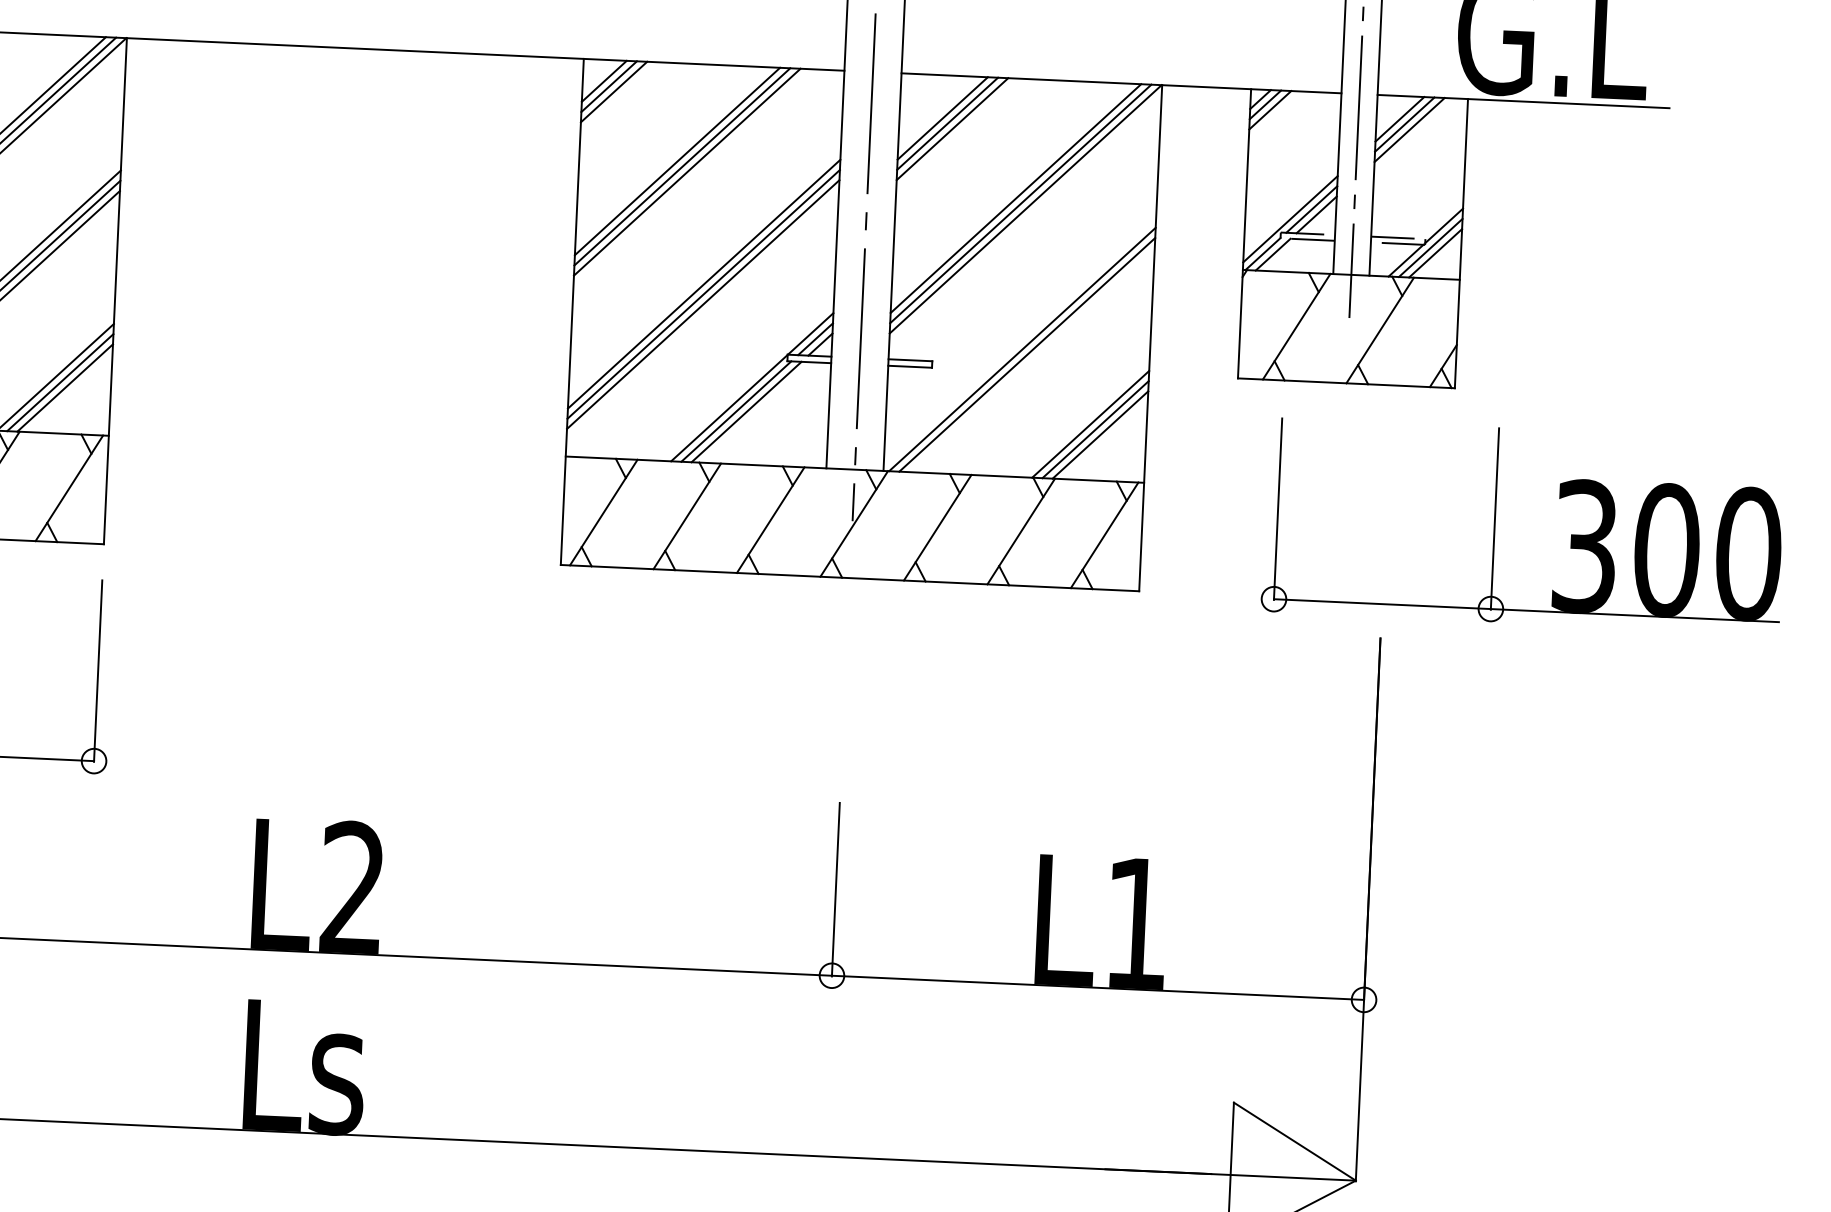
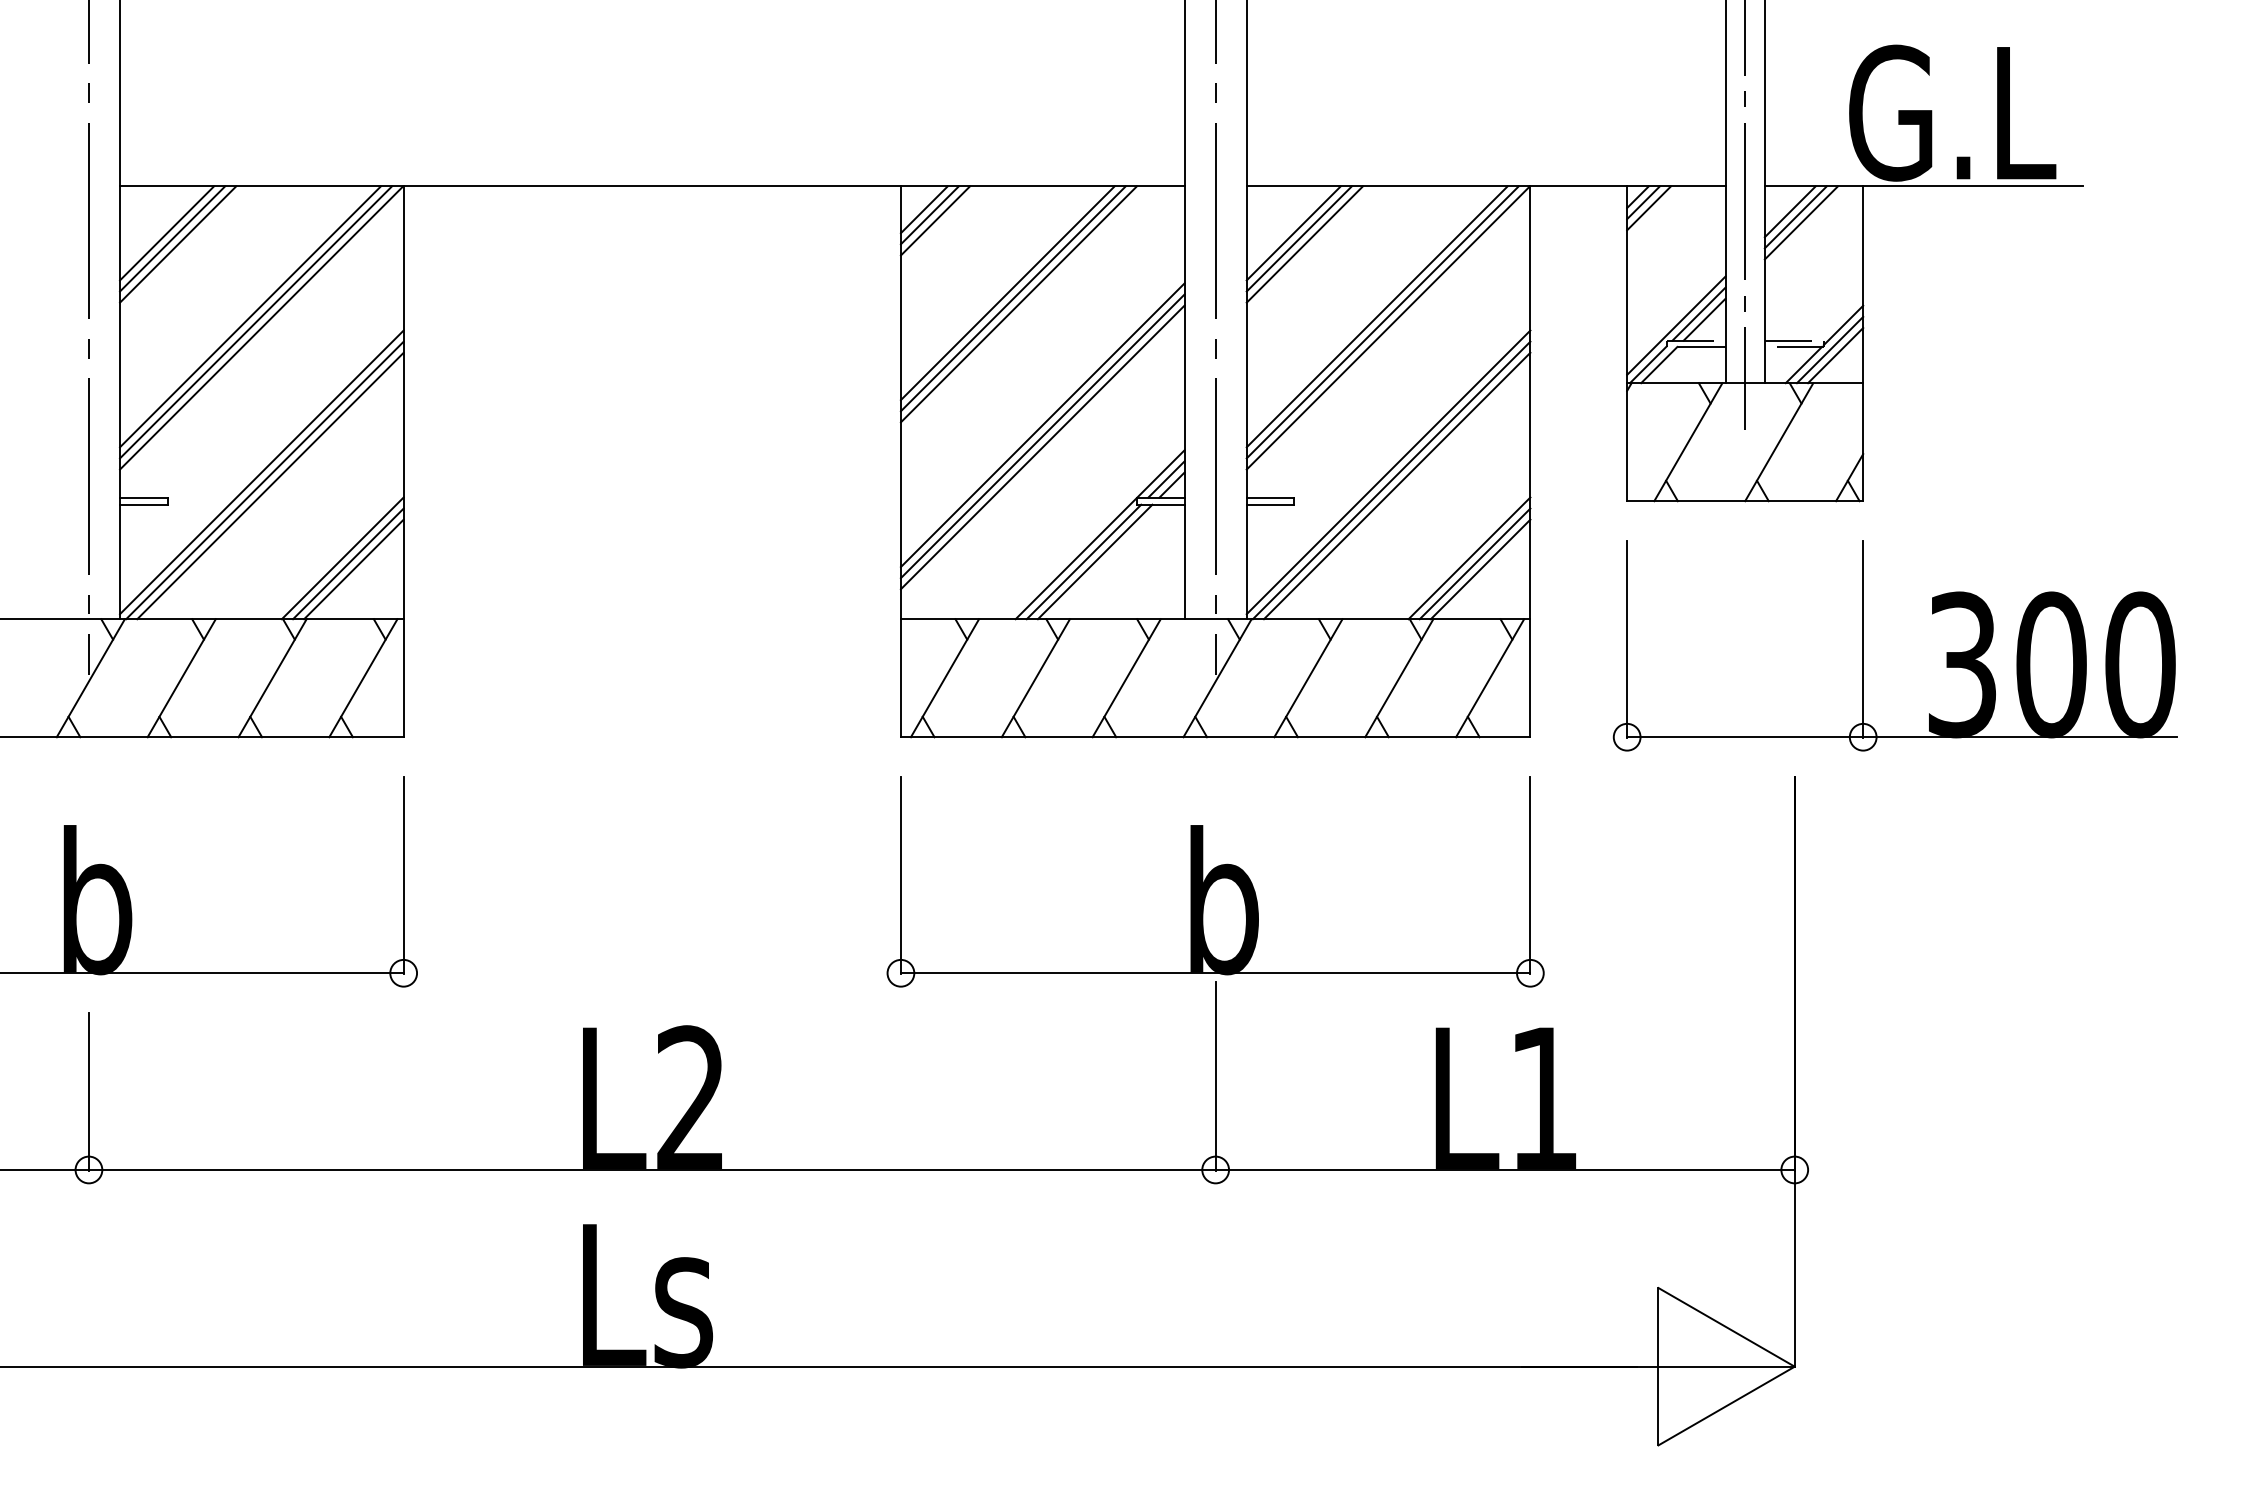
line: (1019, 342) -> (1388, 472), added
part: (1494, 524) -> (1863, 645), moved
part: (843, 710) -> (1215, 881), added

